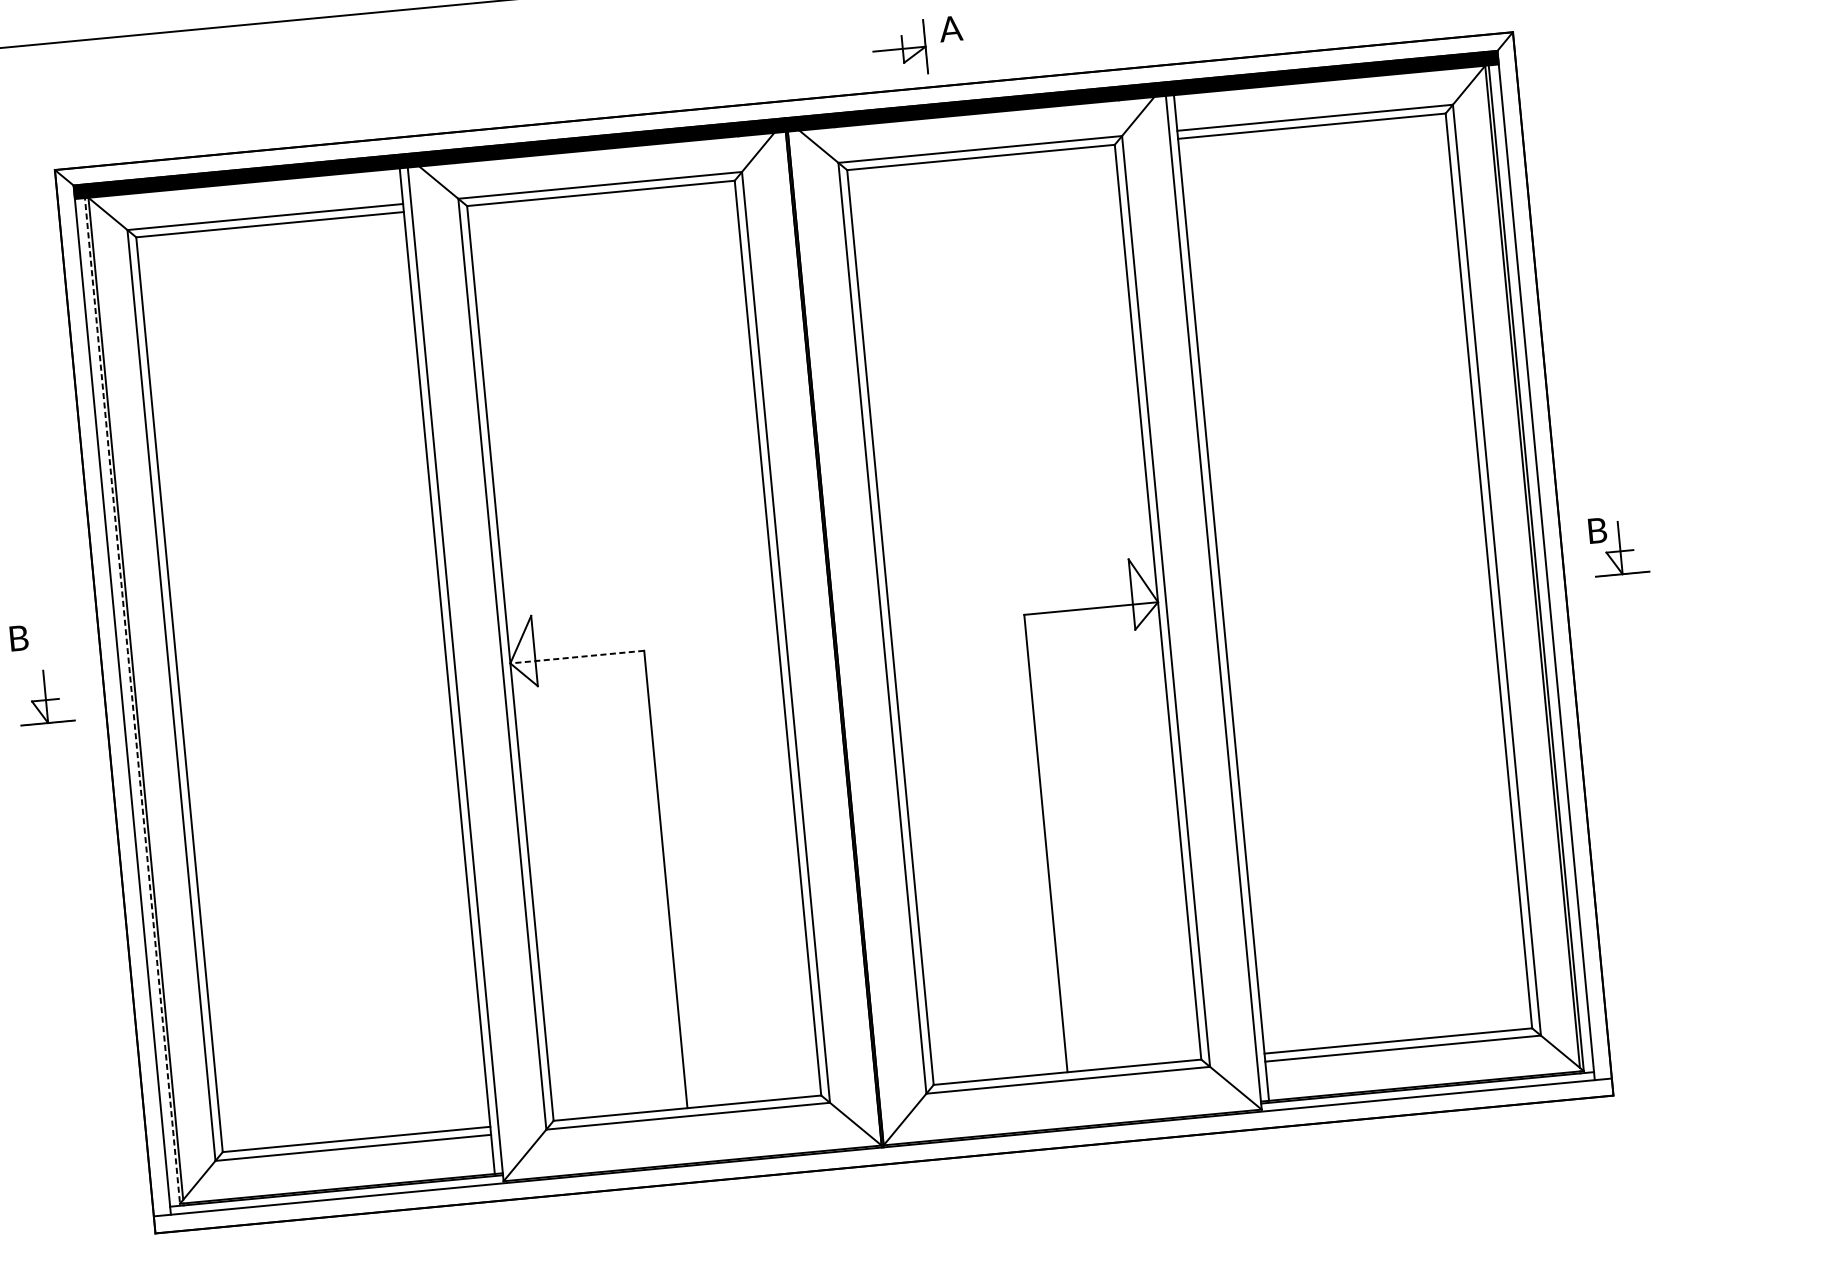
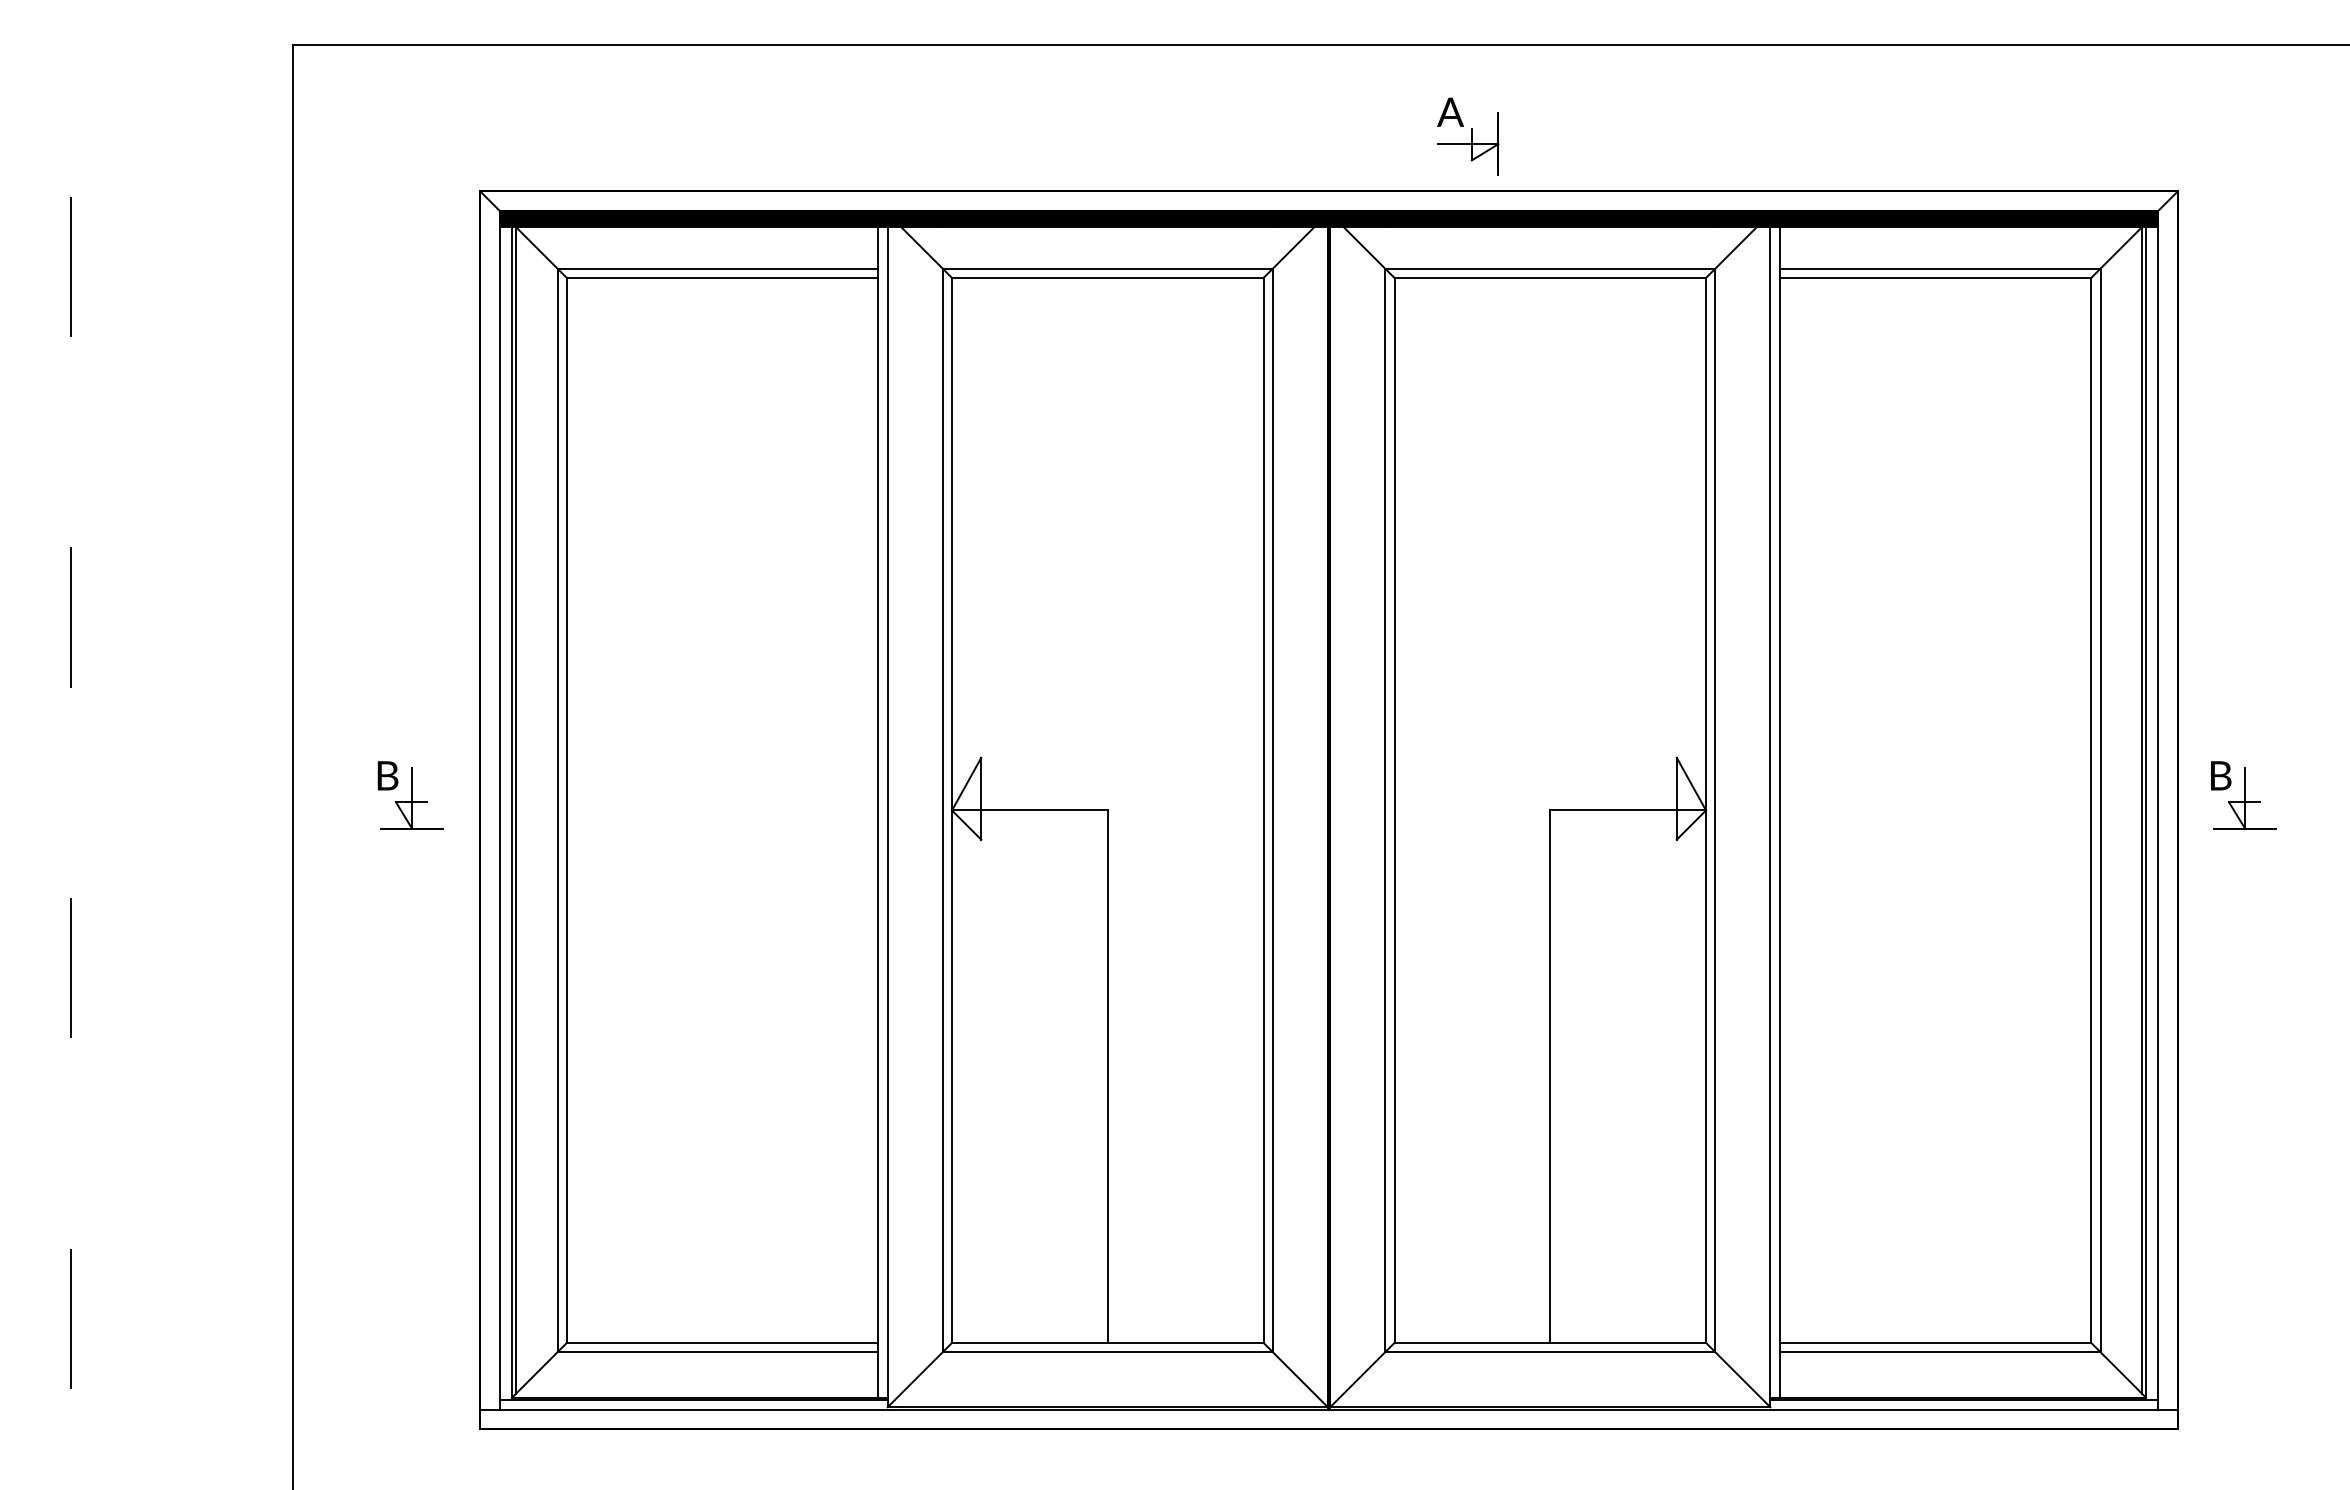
text: (950, 28) -> (1450, 111), moved
text: (18, 638) -> (387, 775), moved
line: (576, 657) -> (1029, 810), dashed -> solid
line: (131, 699) -> (511, 810), dashed -> solid

